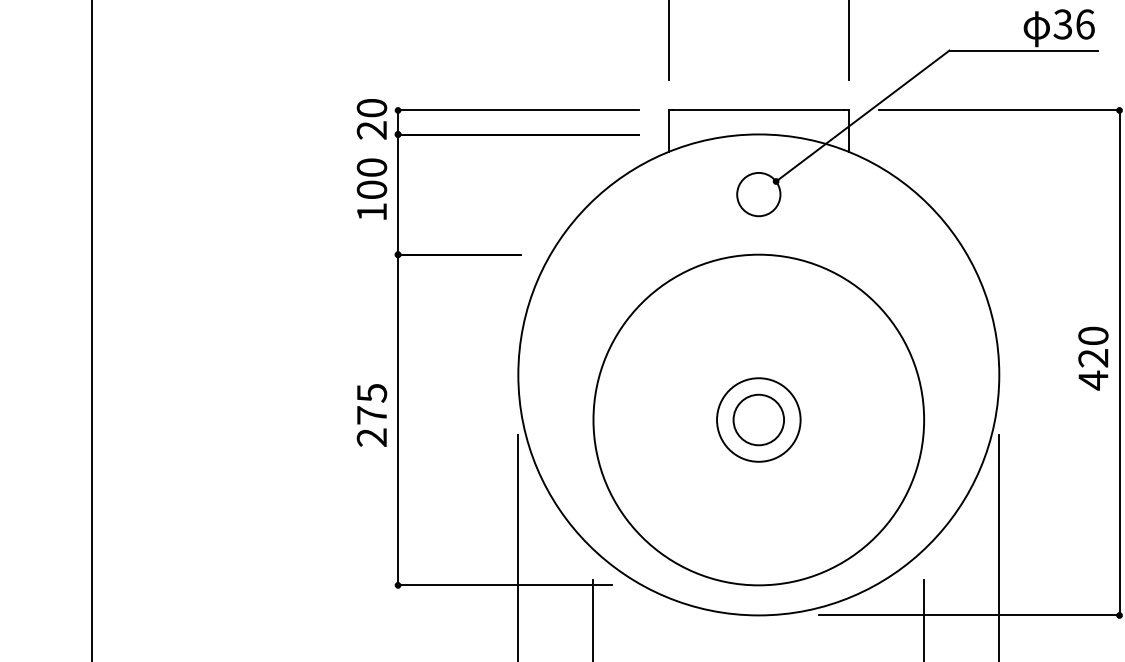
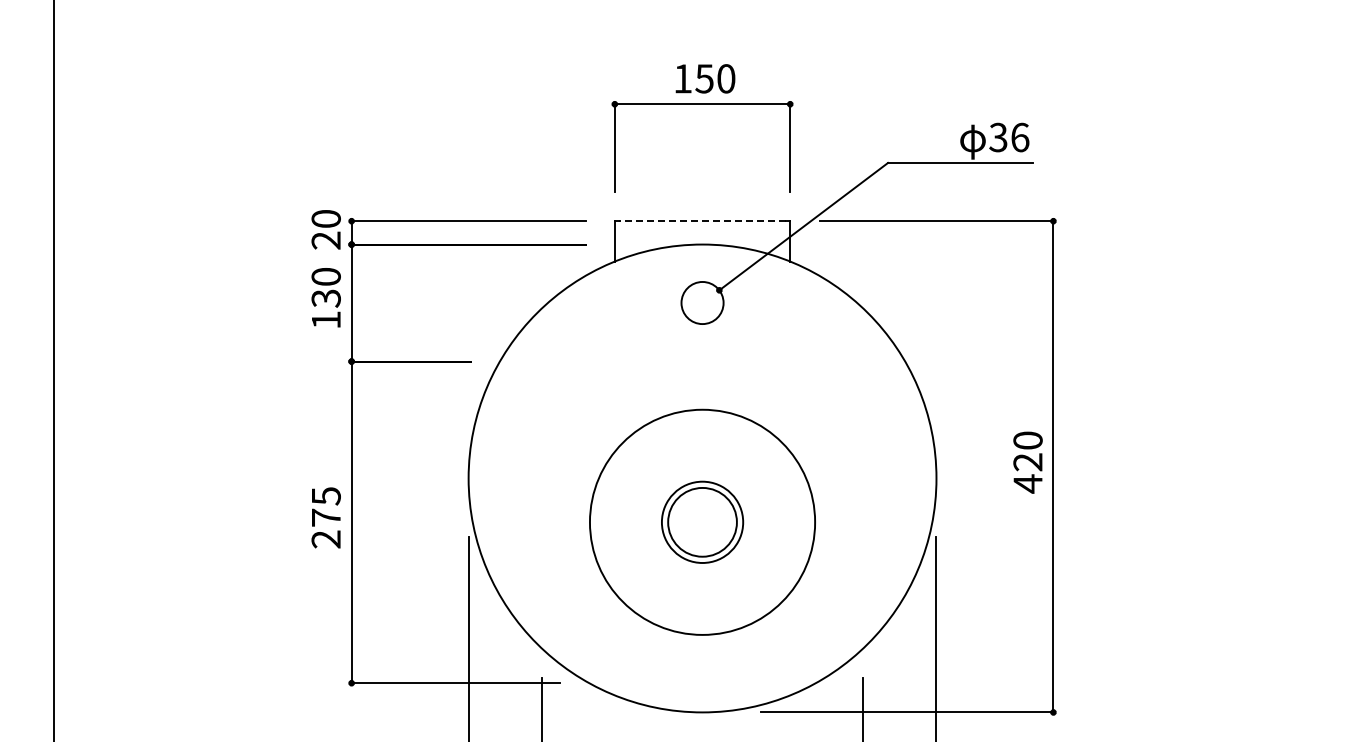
line: (758, 110) -> (702, 221), solid -> dashed
text: (371, 189) -> (325, 298), 100 -> 130
circle: (758, 419) -> (702, 521), size x1.4
circle: (758, 420) -> (702, 522), size x0.7

